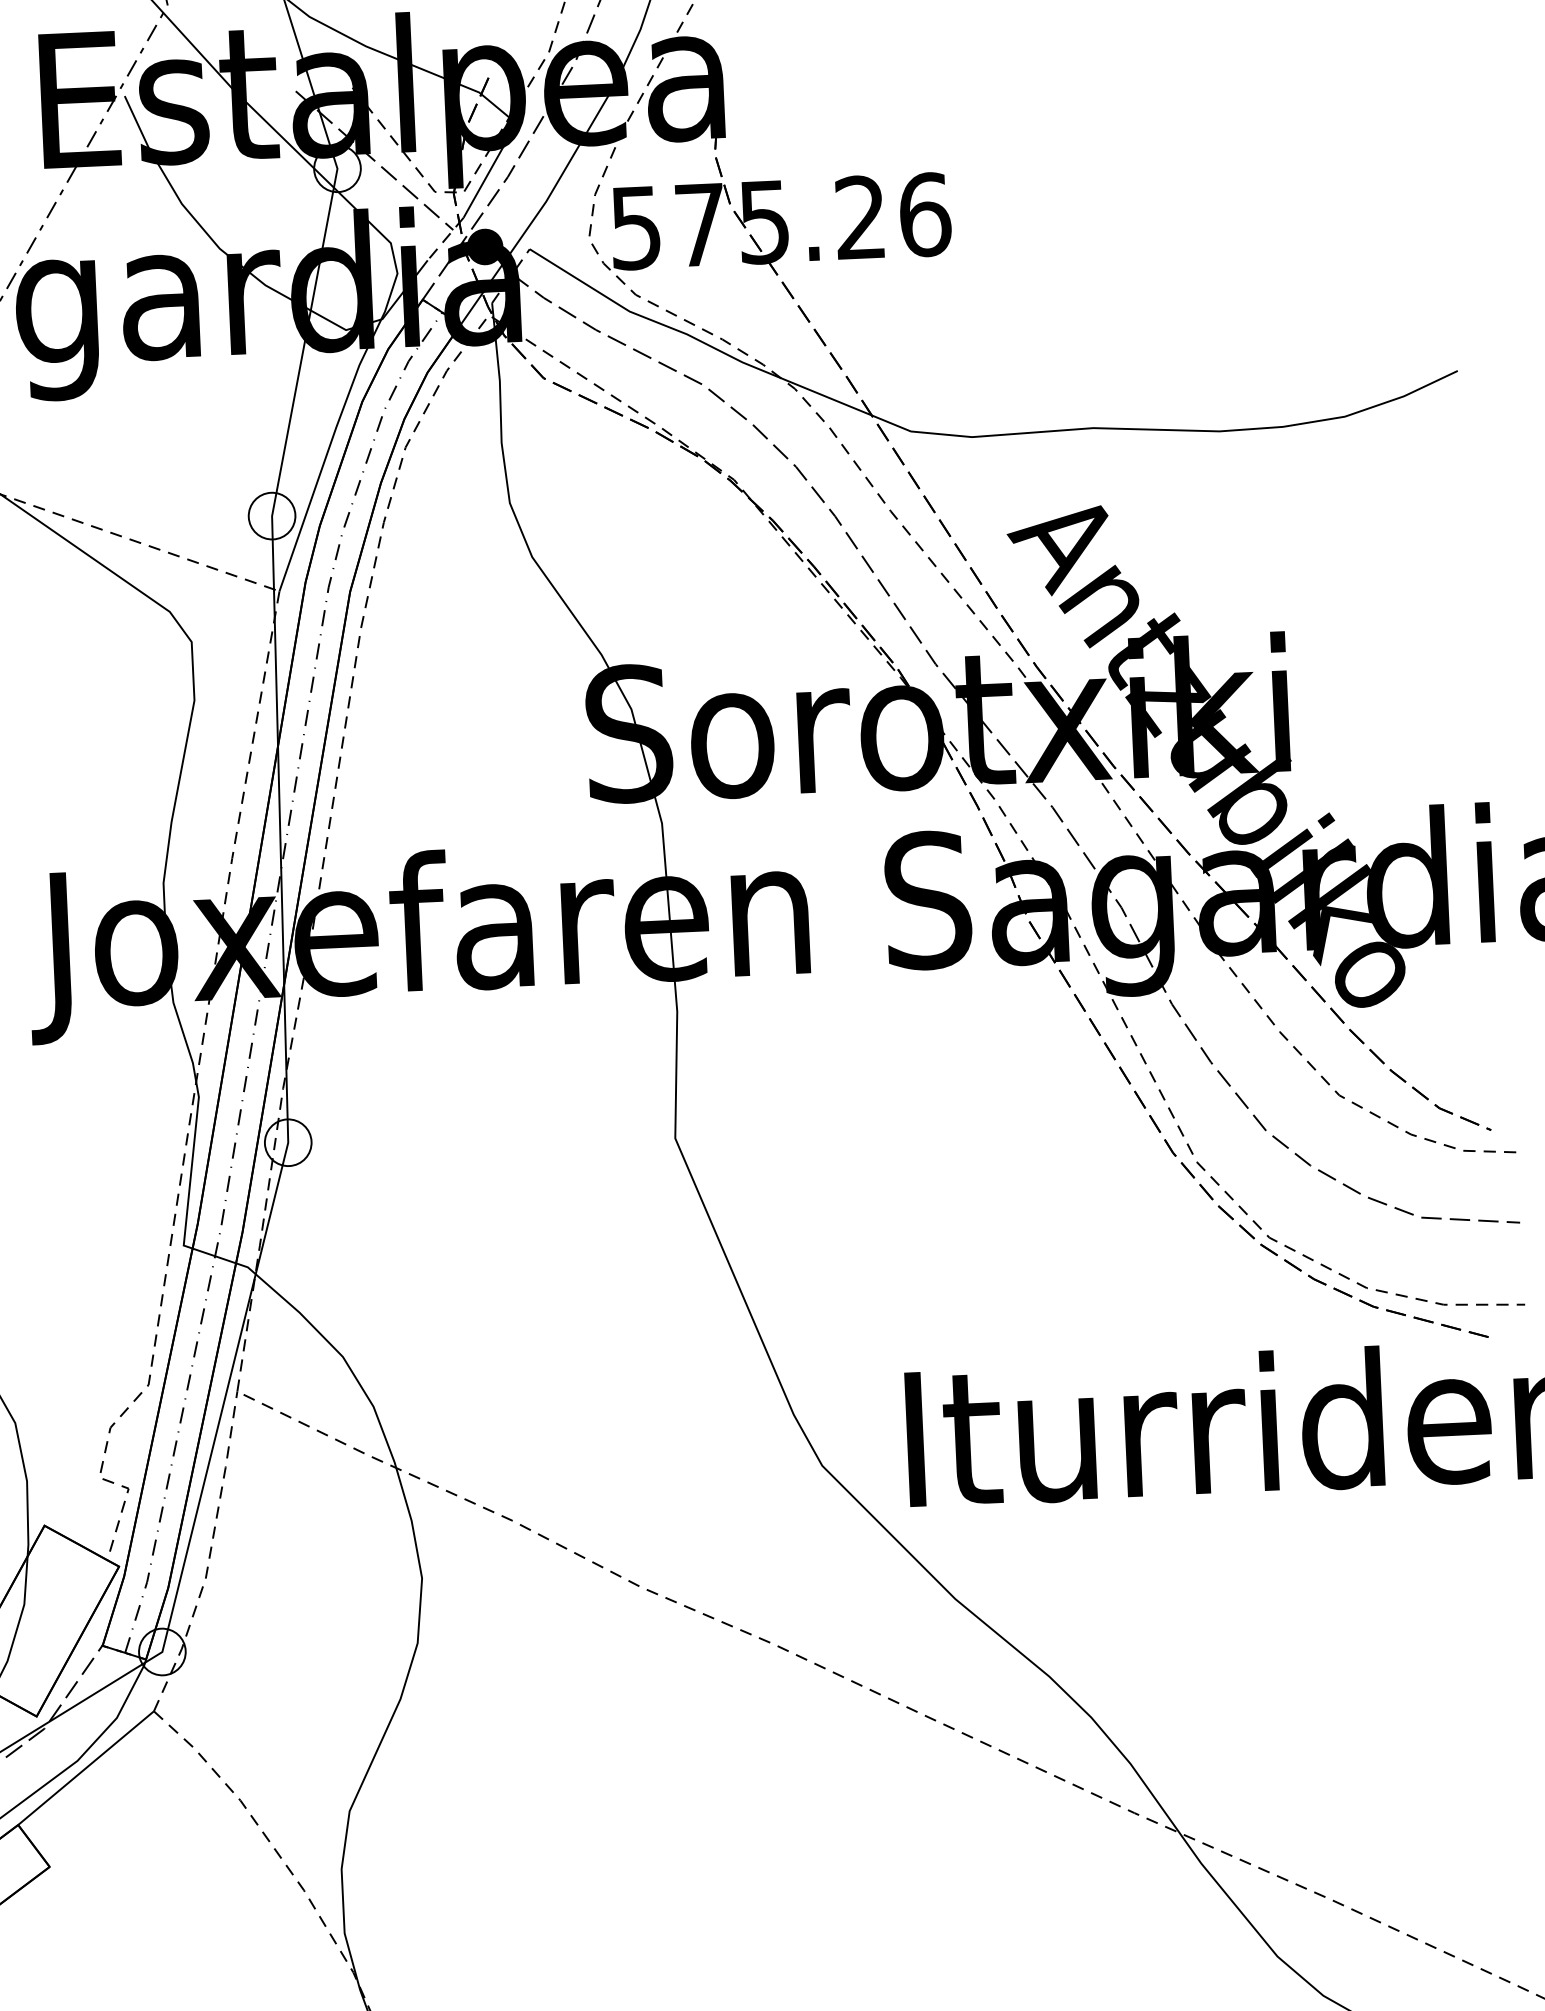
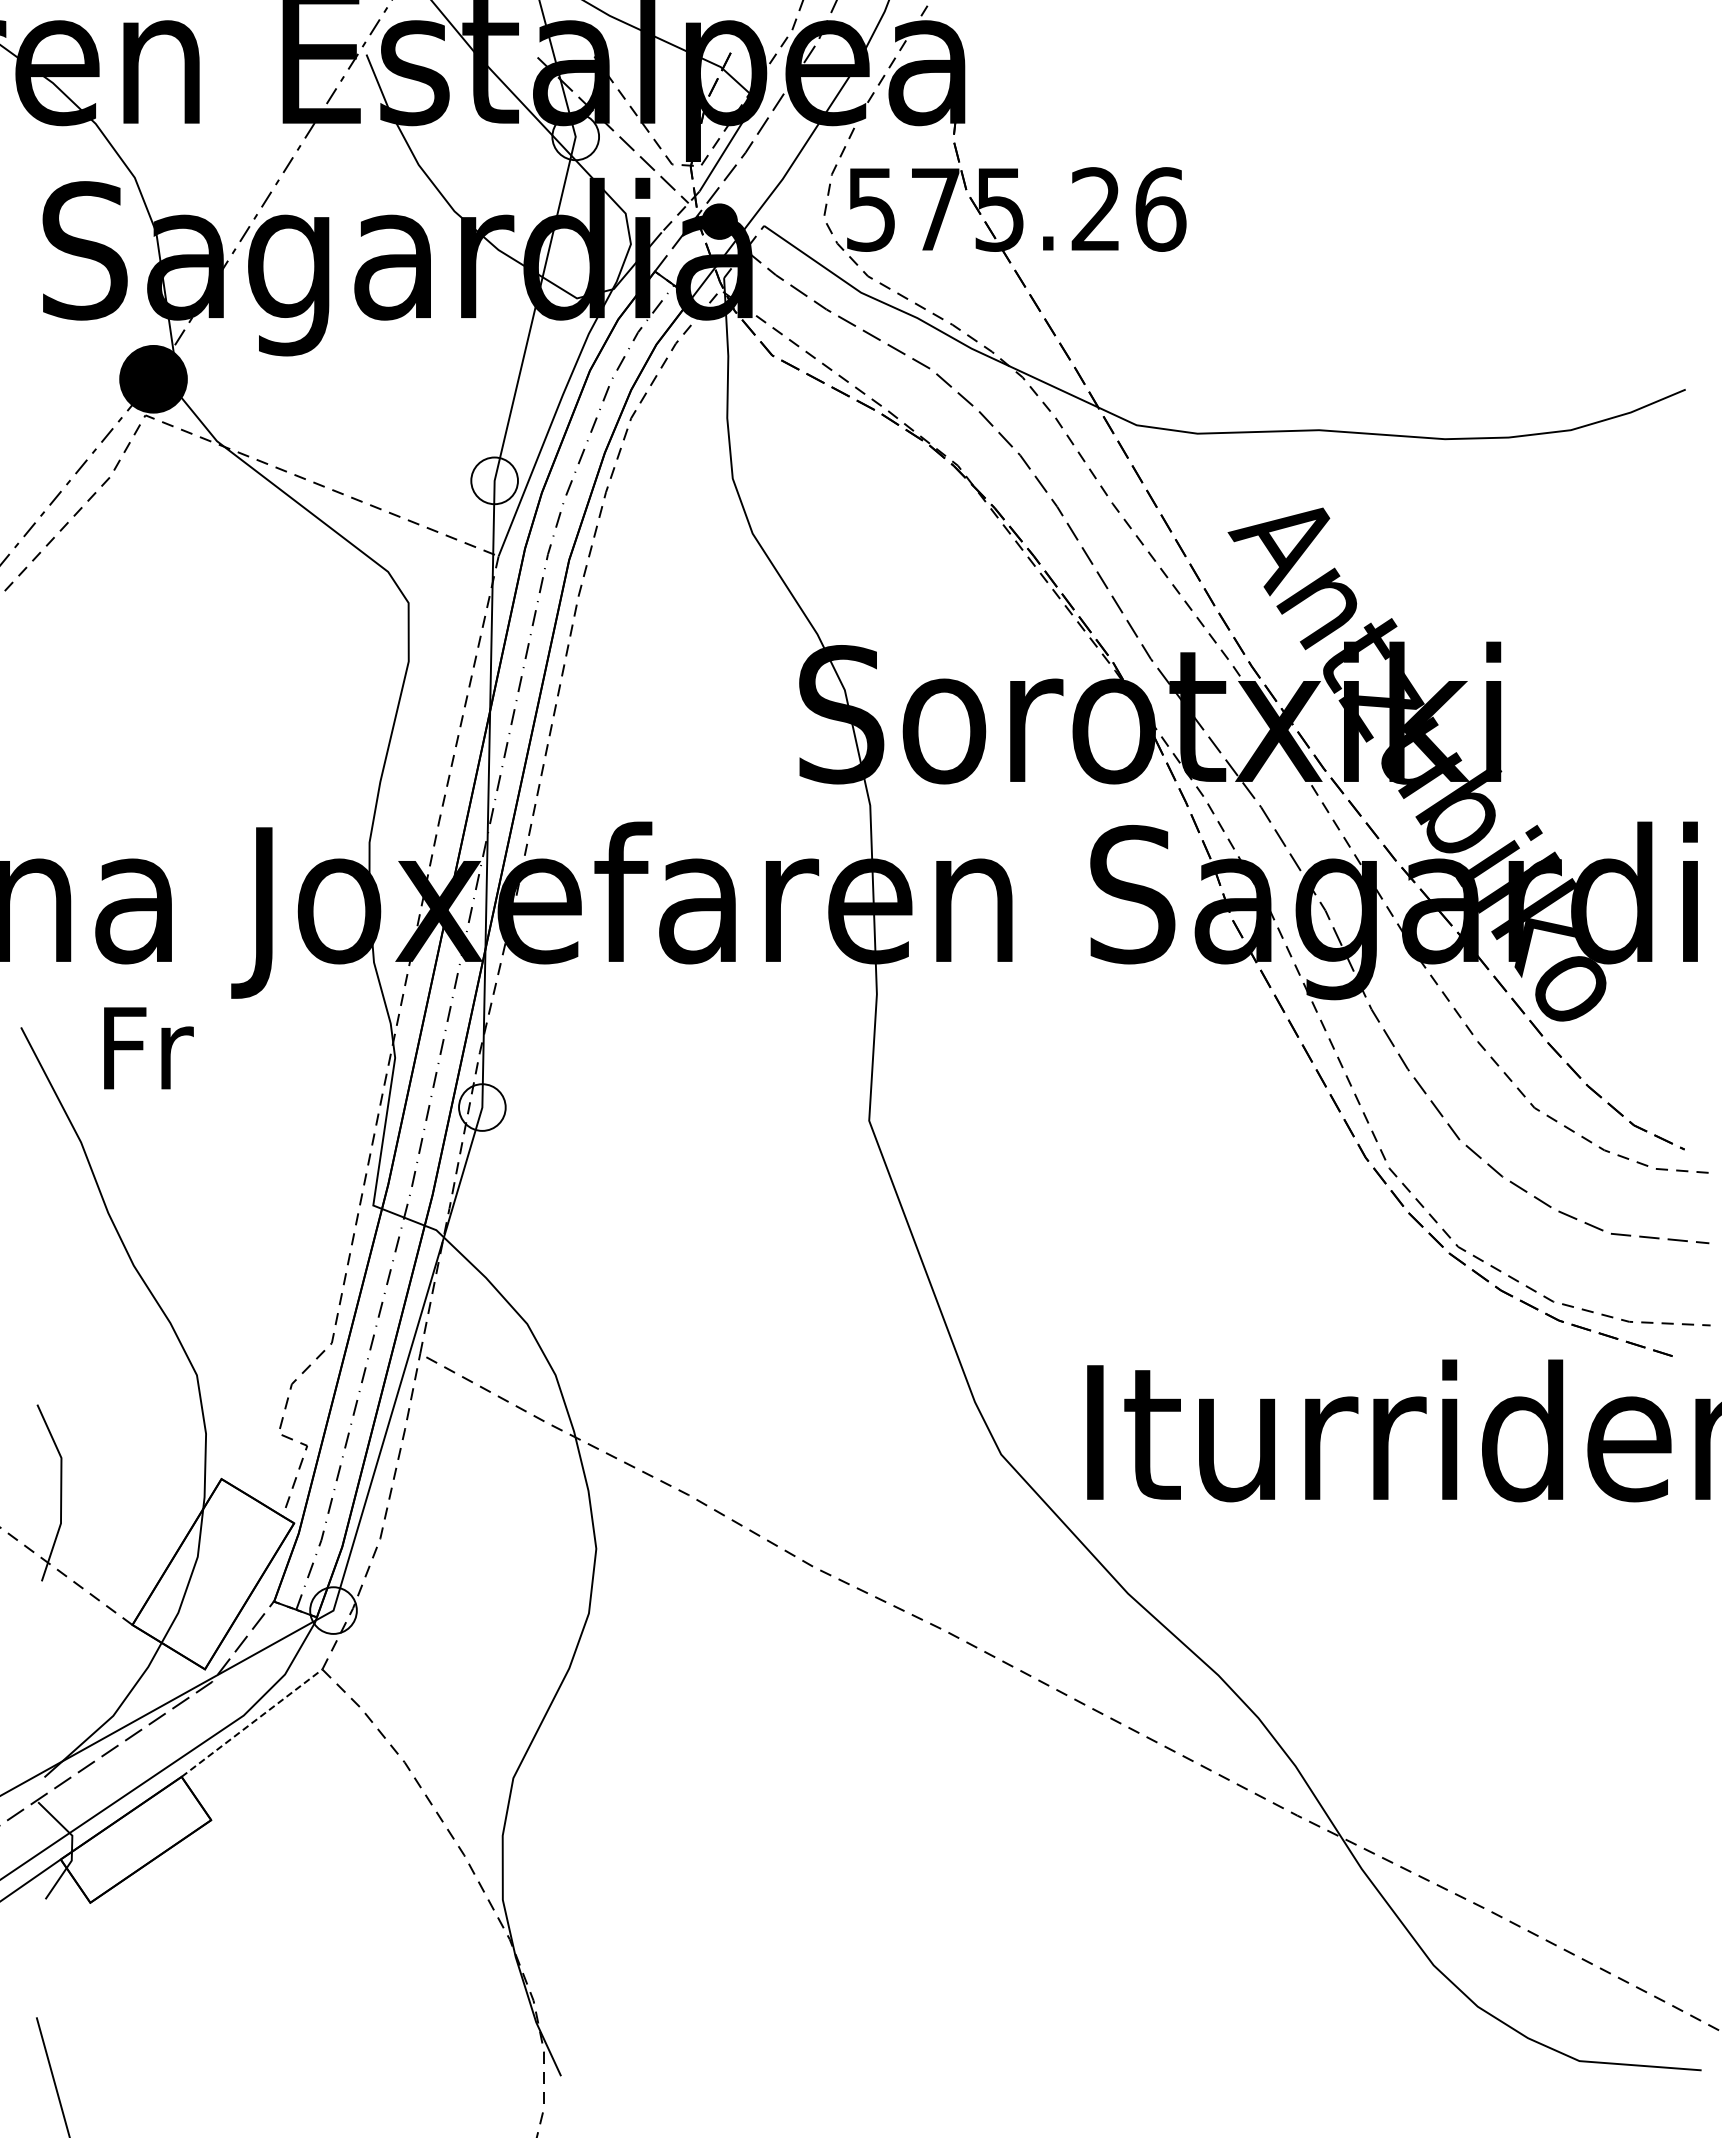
line: (86, 1768) -> (252, 1723), solid -> dashed

